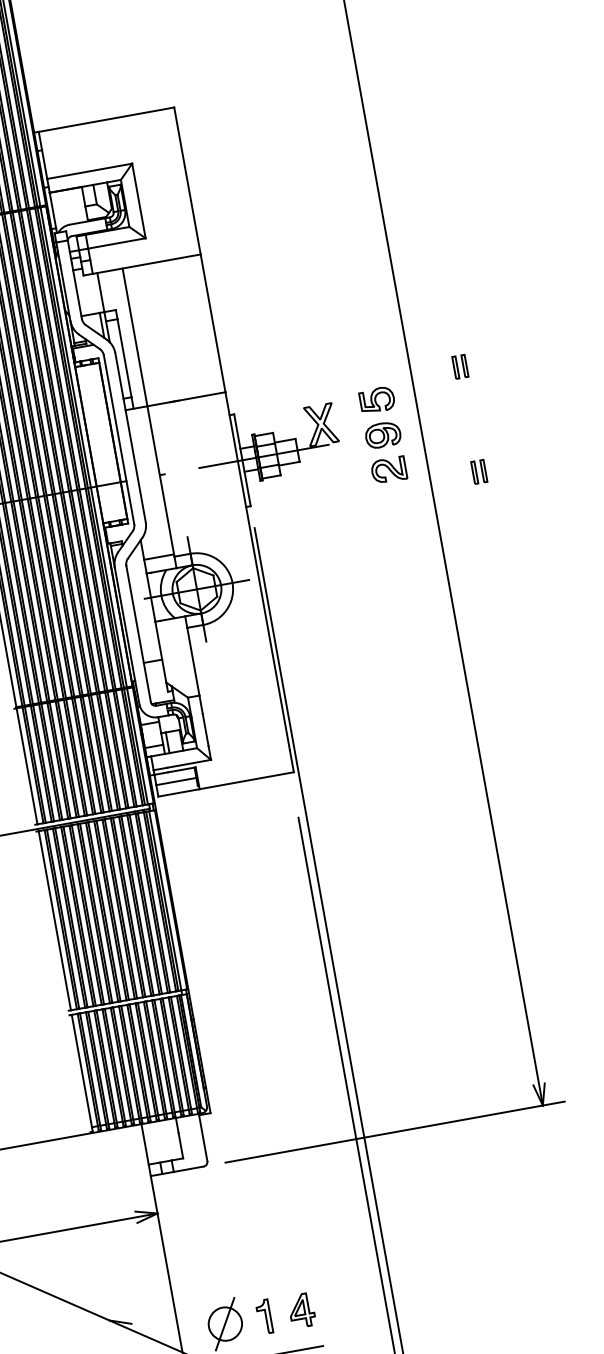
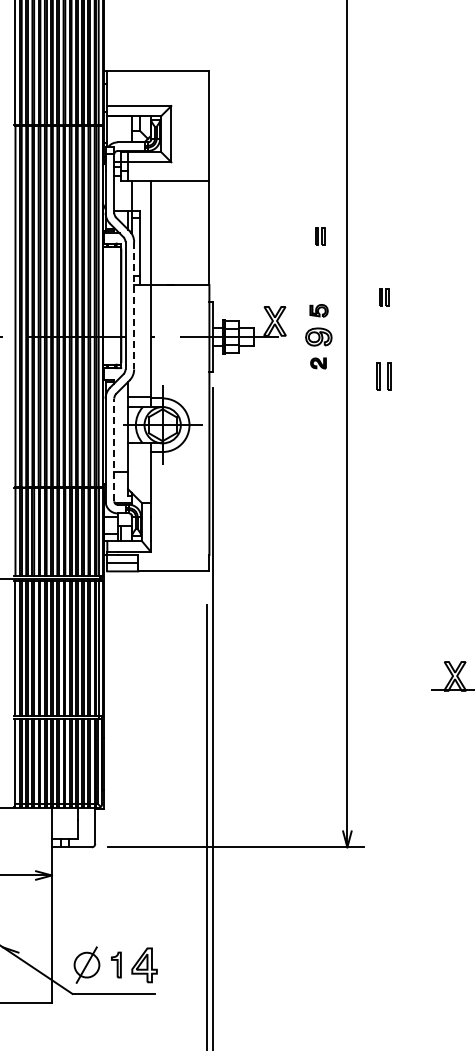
part: (361, 301) -> (320, 236), added
part: (376, 399) -> (318, 310), size x0.7
line: (130, 437) -> (134, 305), solid -> dashed
part: (389, 470) -> (318, 363), size x0.6
part: (479, 471) -> (384, 376), size x1.6
line: (138, 633) -> (114, 449), solid -> dashed
part: (301, 1310) -> (144, 965), size x1.4

